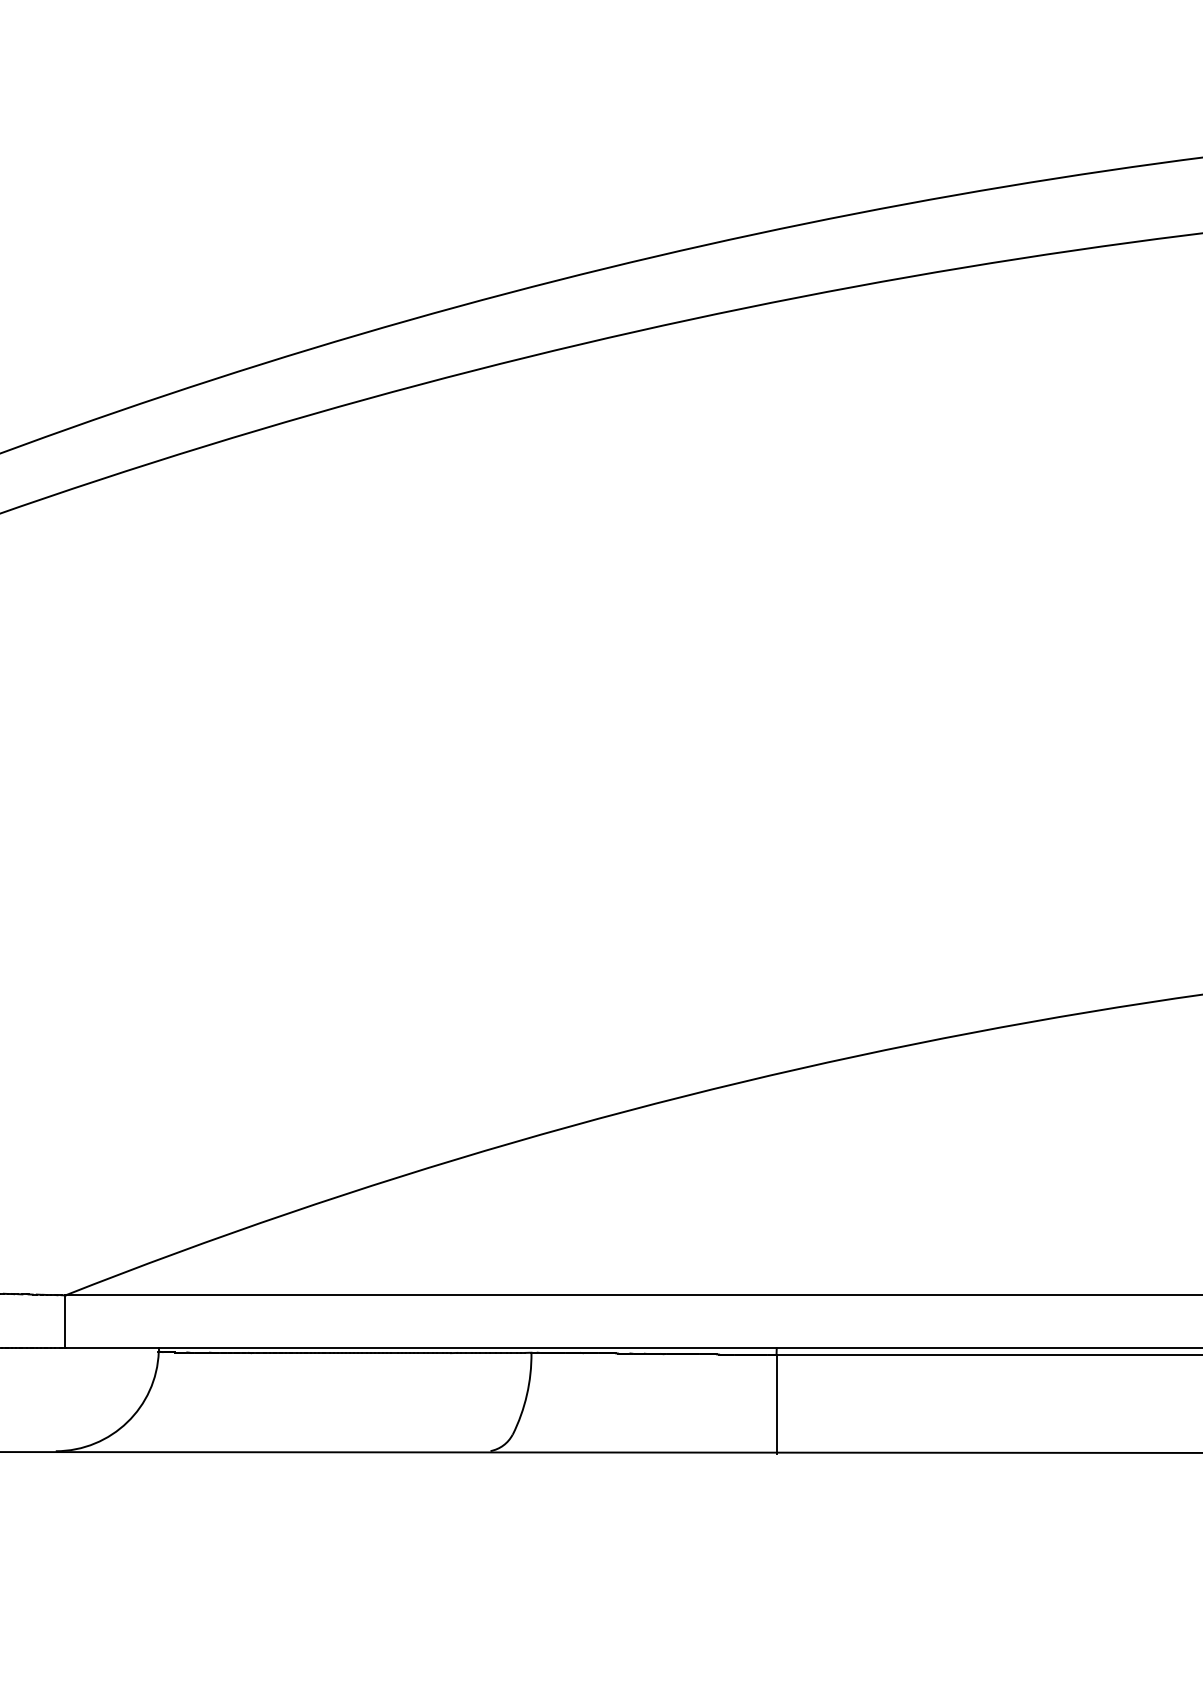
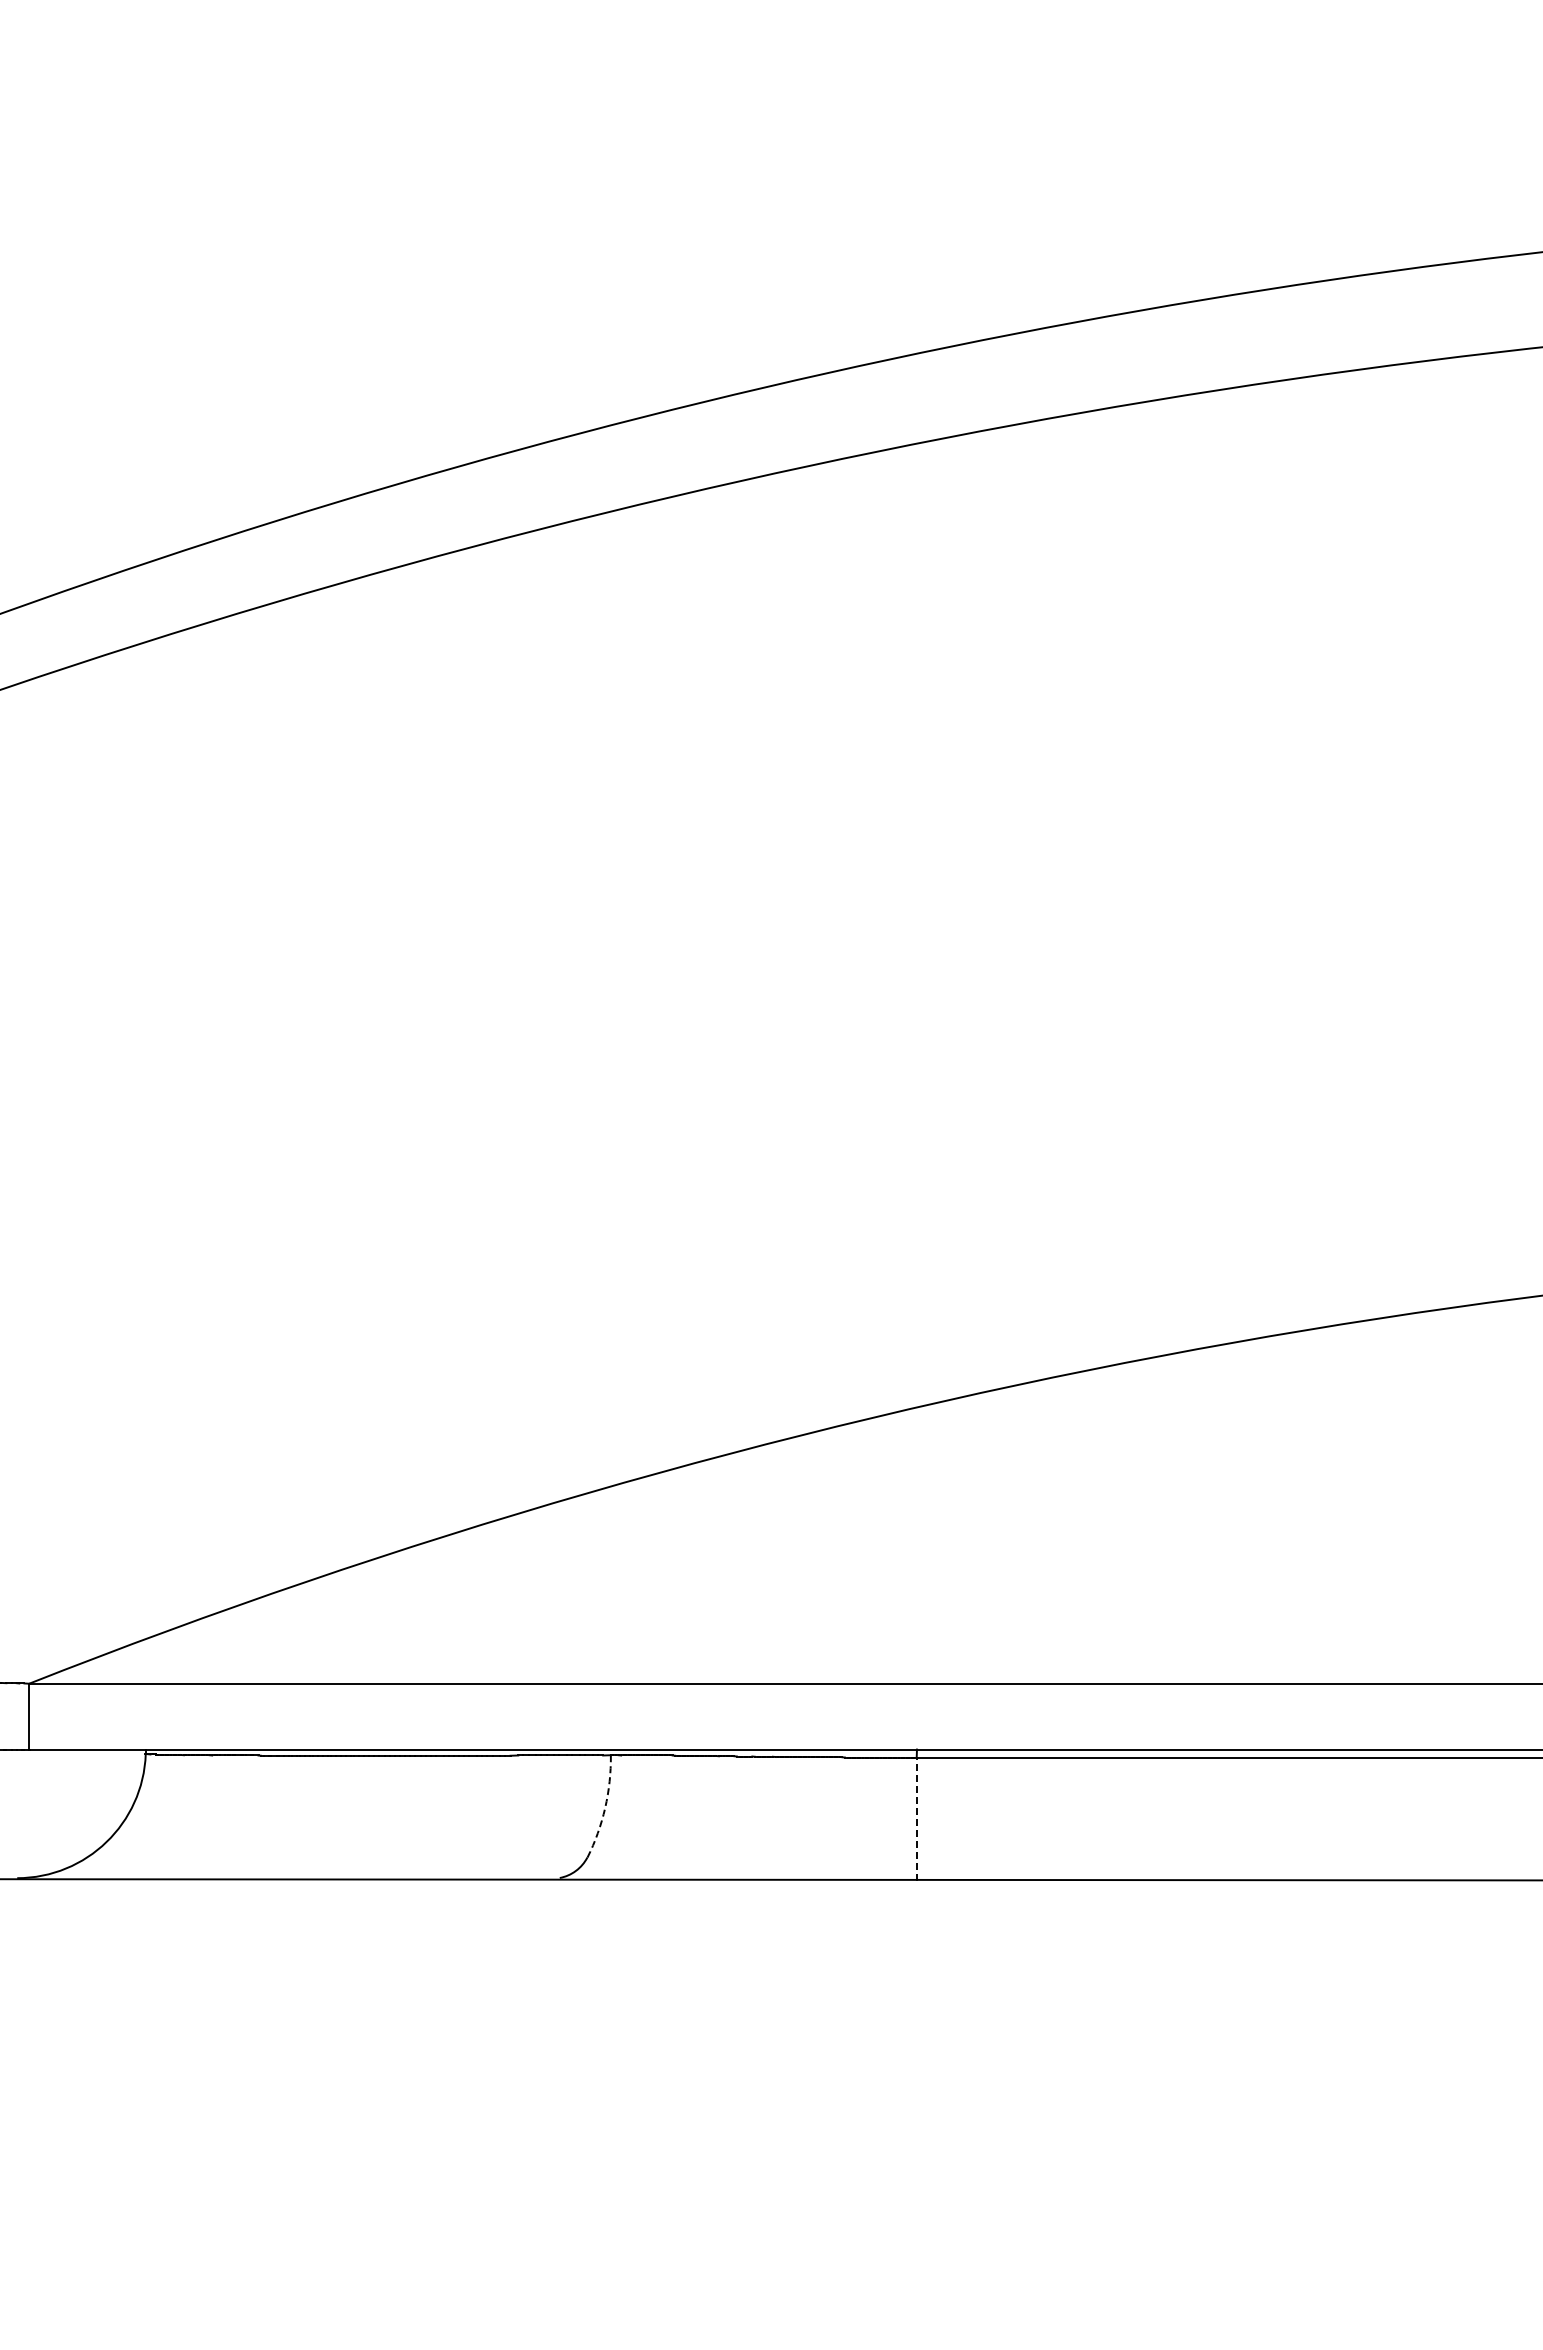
arc: (527, 1394) -> (605, 1807), solid -> dashed
line: (776, 1404) -> (916, 1819), solid -> dashed

